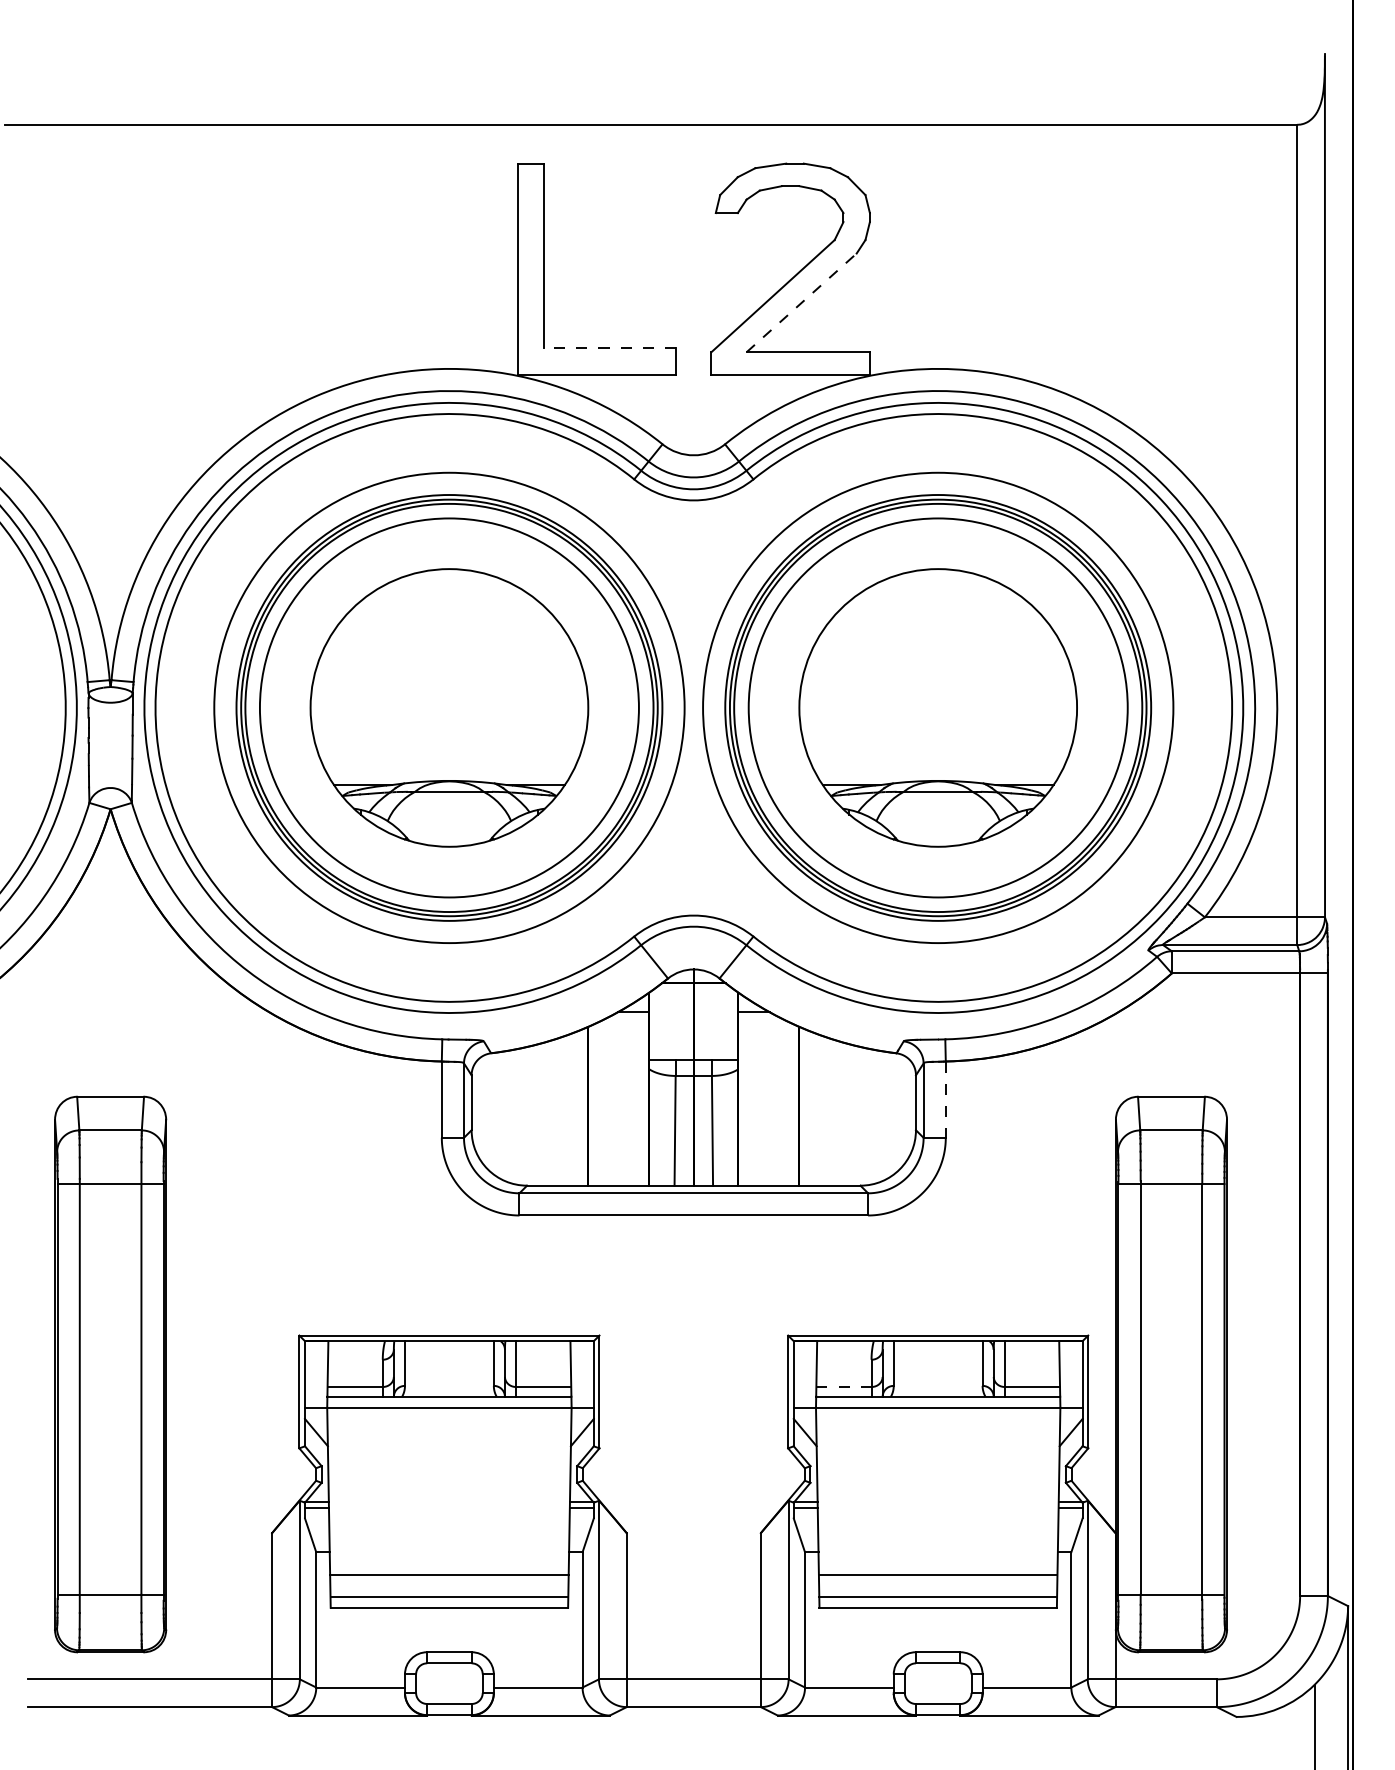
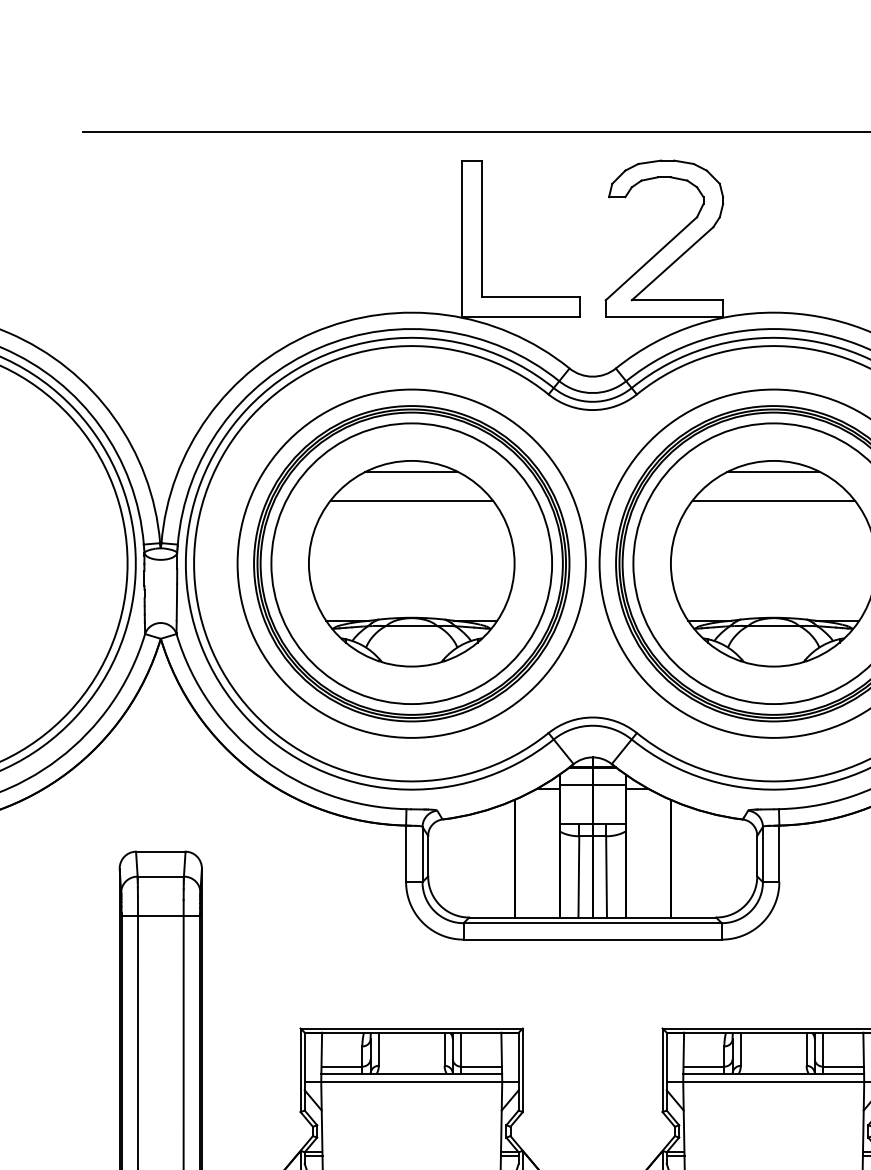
line: (801, 302) -> (672, 263), dashed -> solid
line: (609, 347) -> (530, 296), dashed -> solid
line: (449, 584) -> (411, 472), added
line: (937, 584) -> (773, 472), added
line: (448, 622) -> (411, 500), added
line: (937, 622) -> (773, 500), added
line: (693, 1006) -> (592, 784), added
line: (945, 1100) -> (779, 854), dashed -> solid
line: (843, 1387) -> (703, 1067), dashed -> solid

